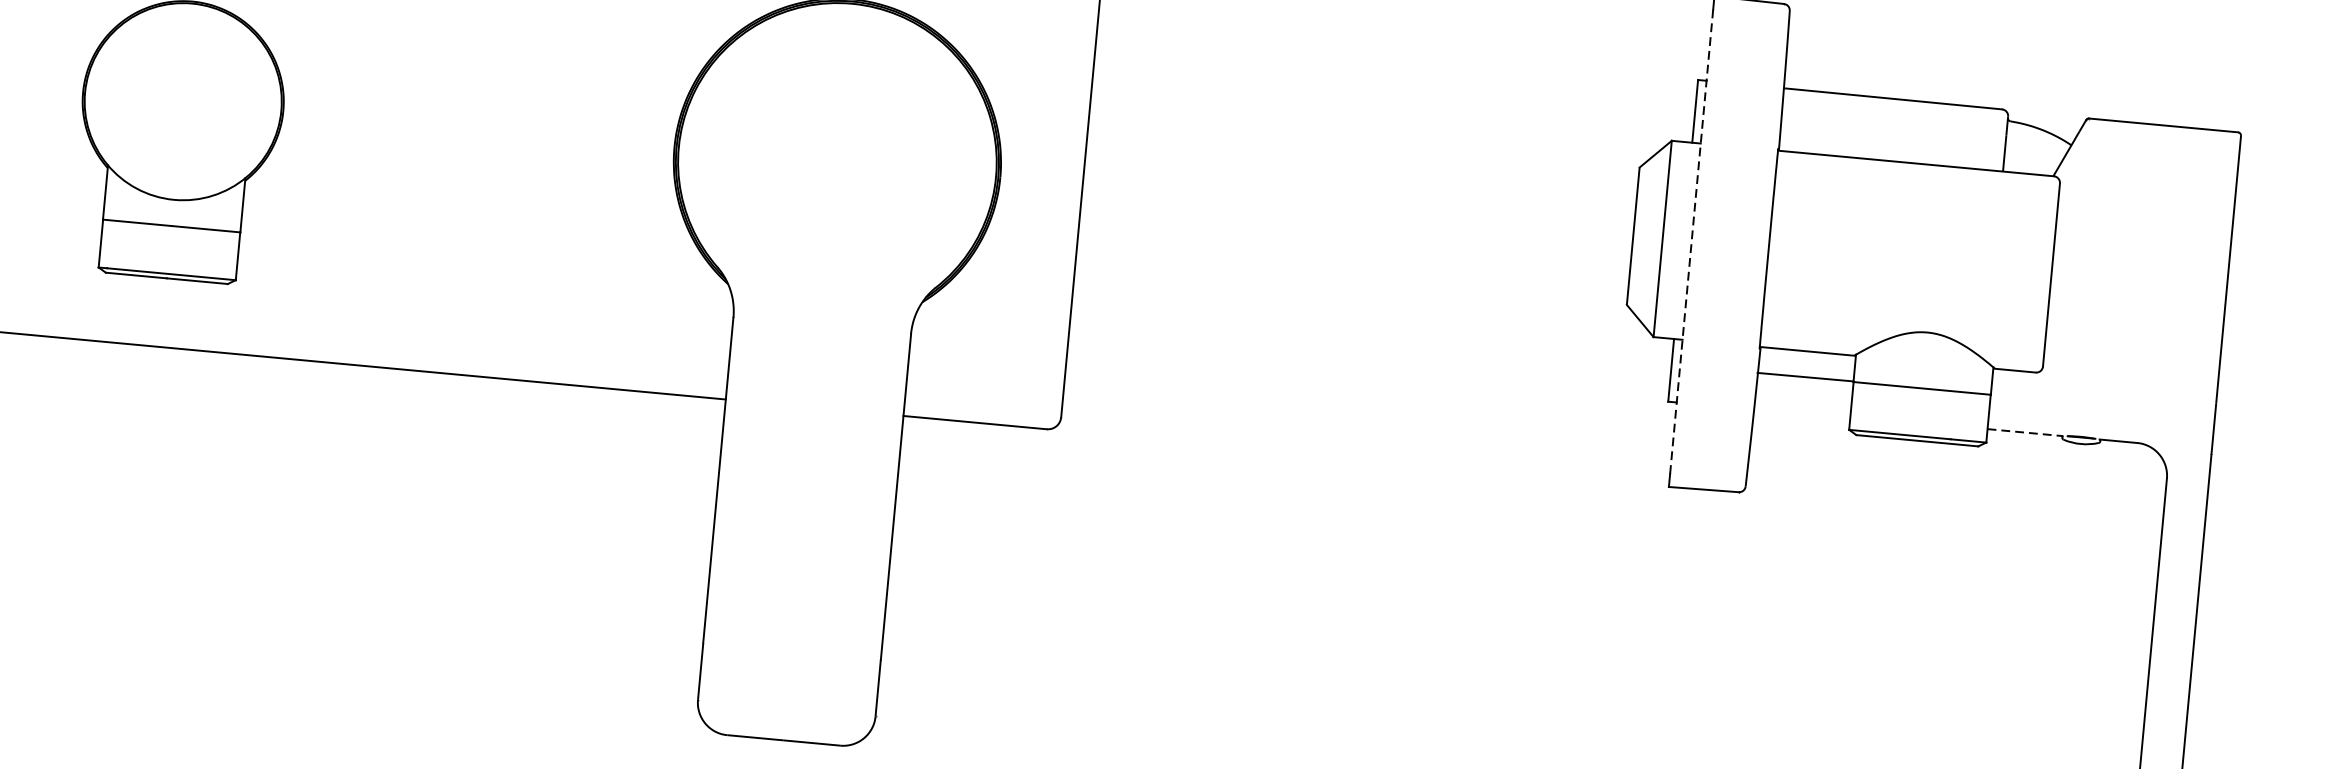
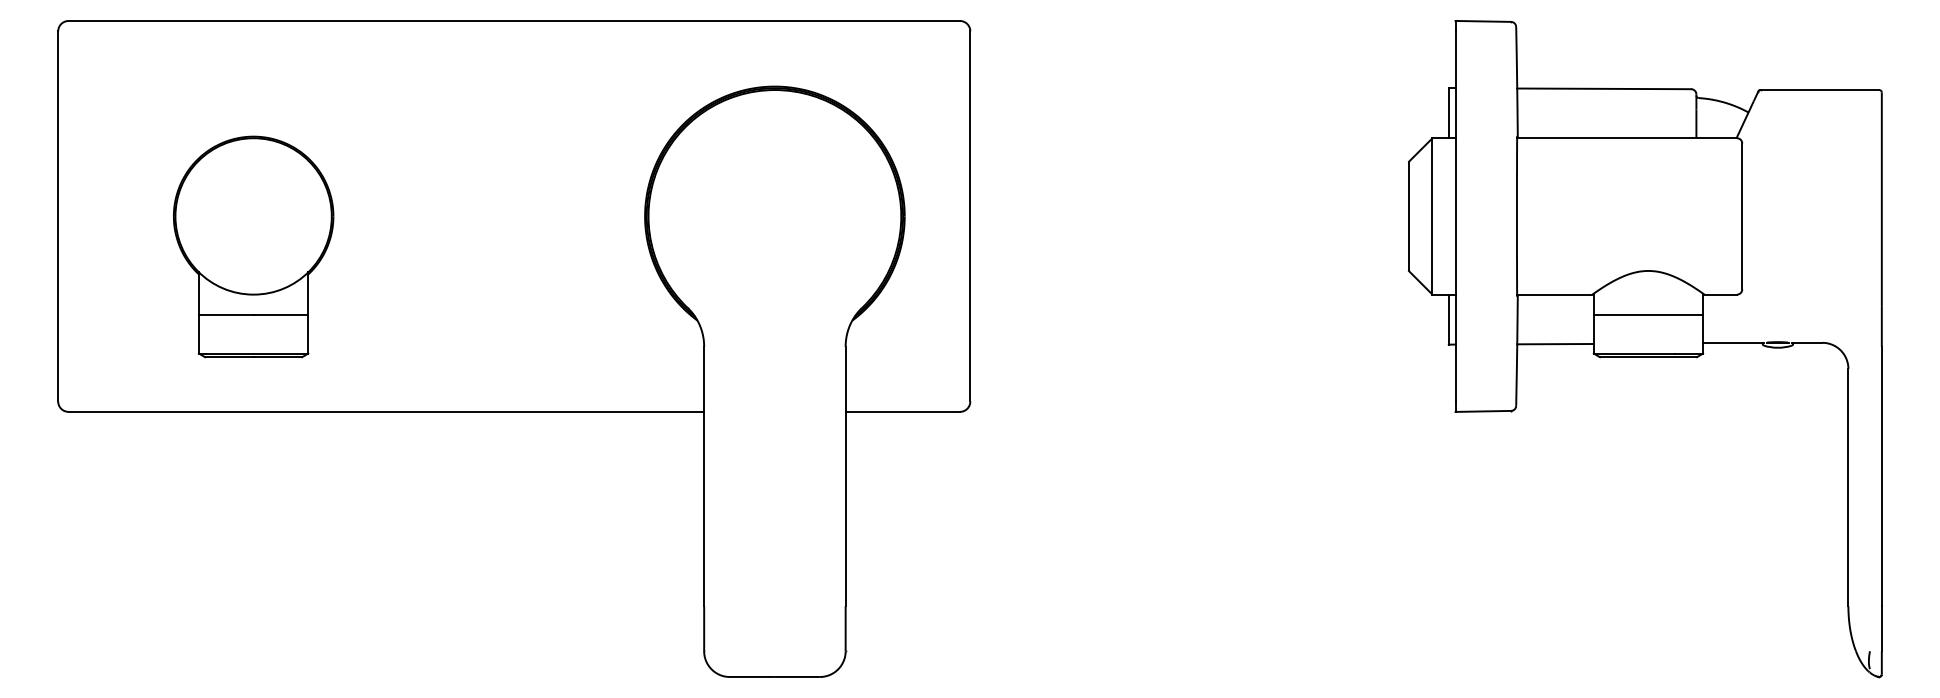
line: (1691, 240) -> (1455, 215), dashed -> solid
line: (1805, 377) -> (1555, 344), moved
line: (2025, 432) -> (1733, 342), dashed -> solid

